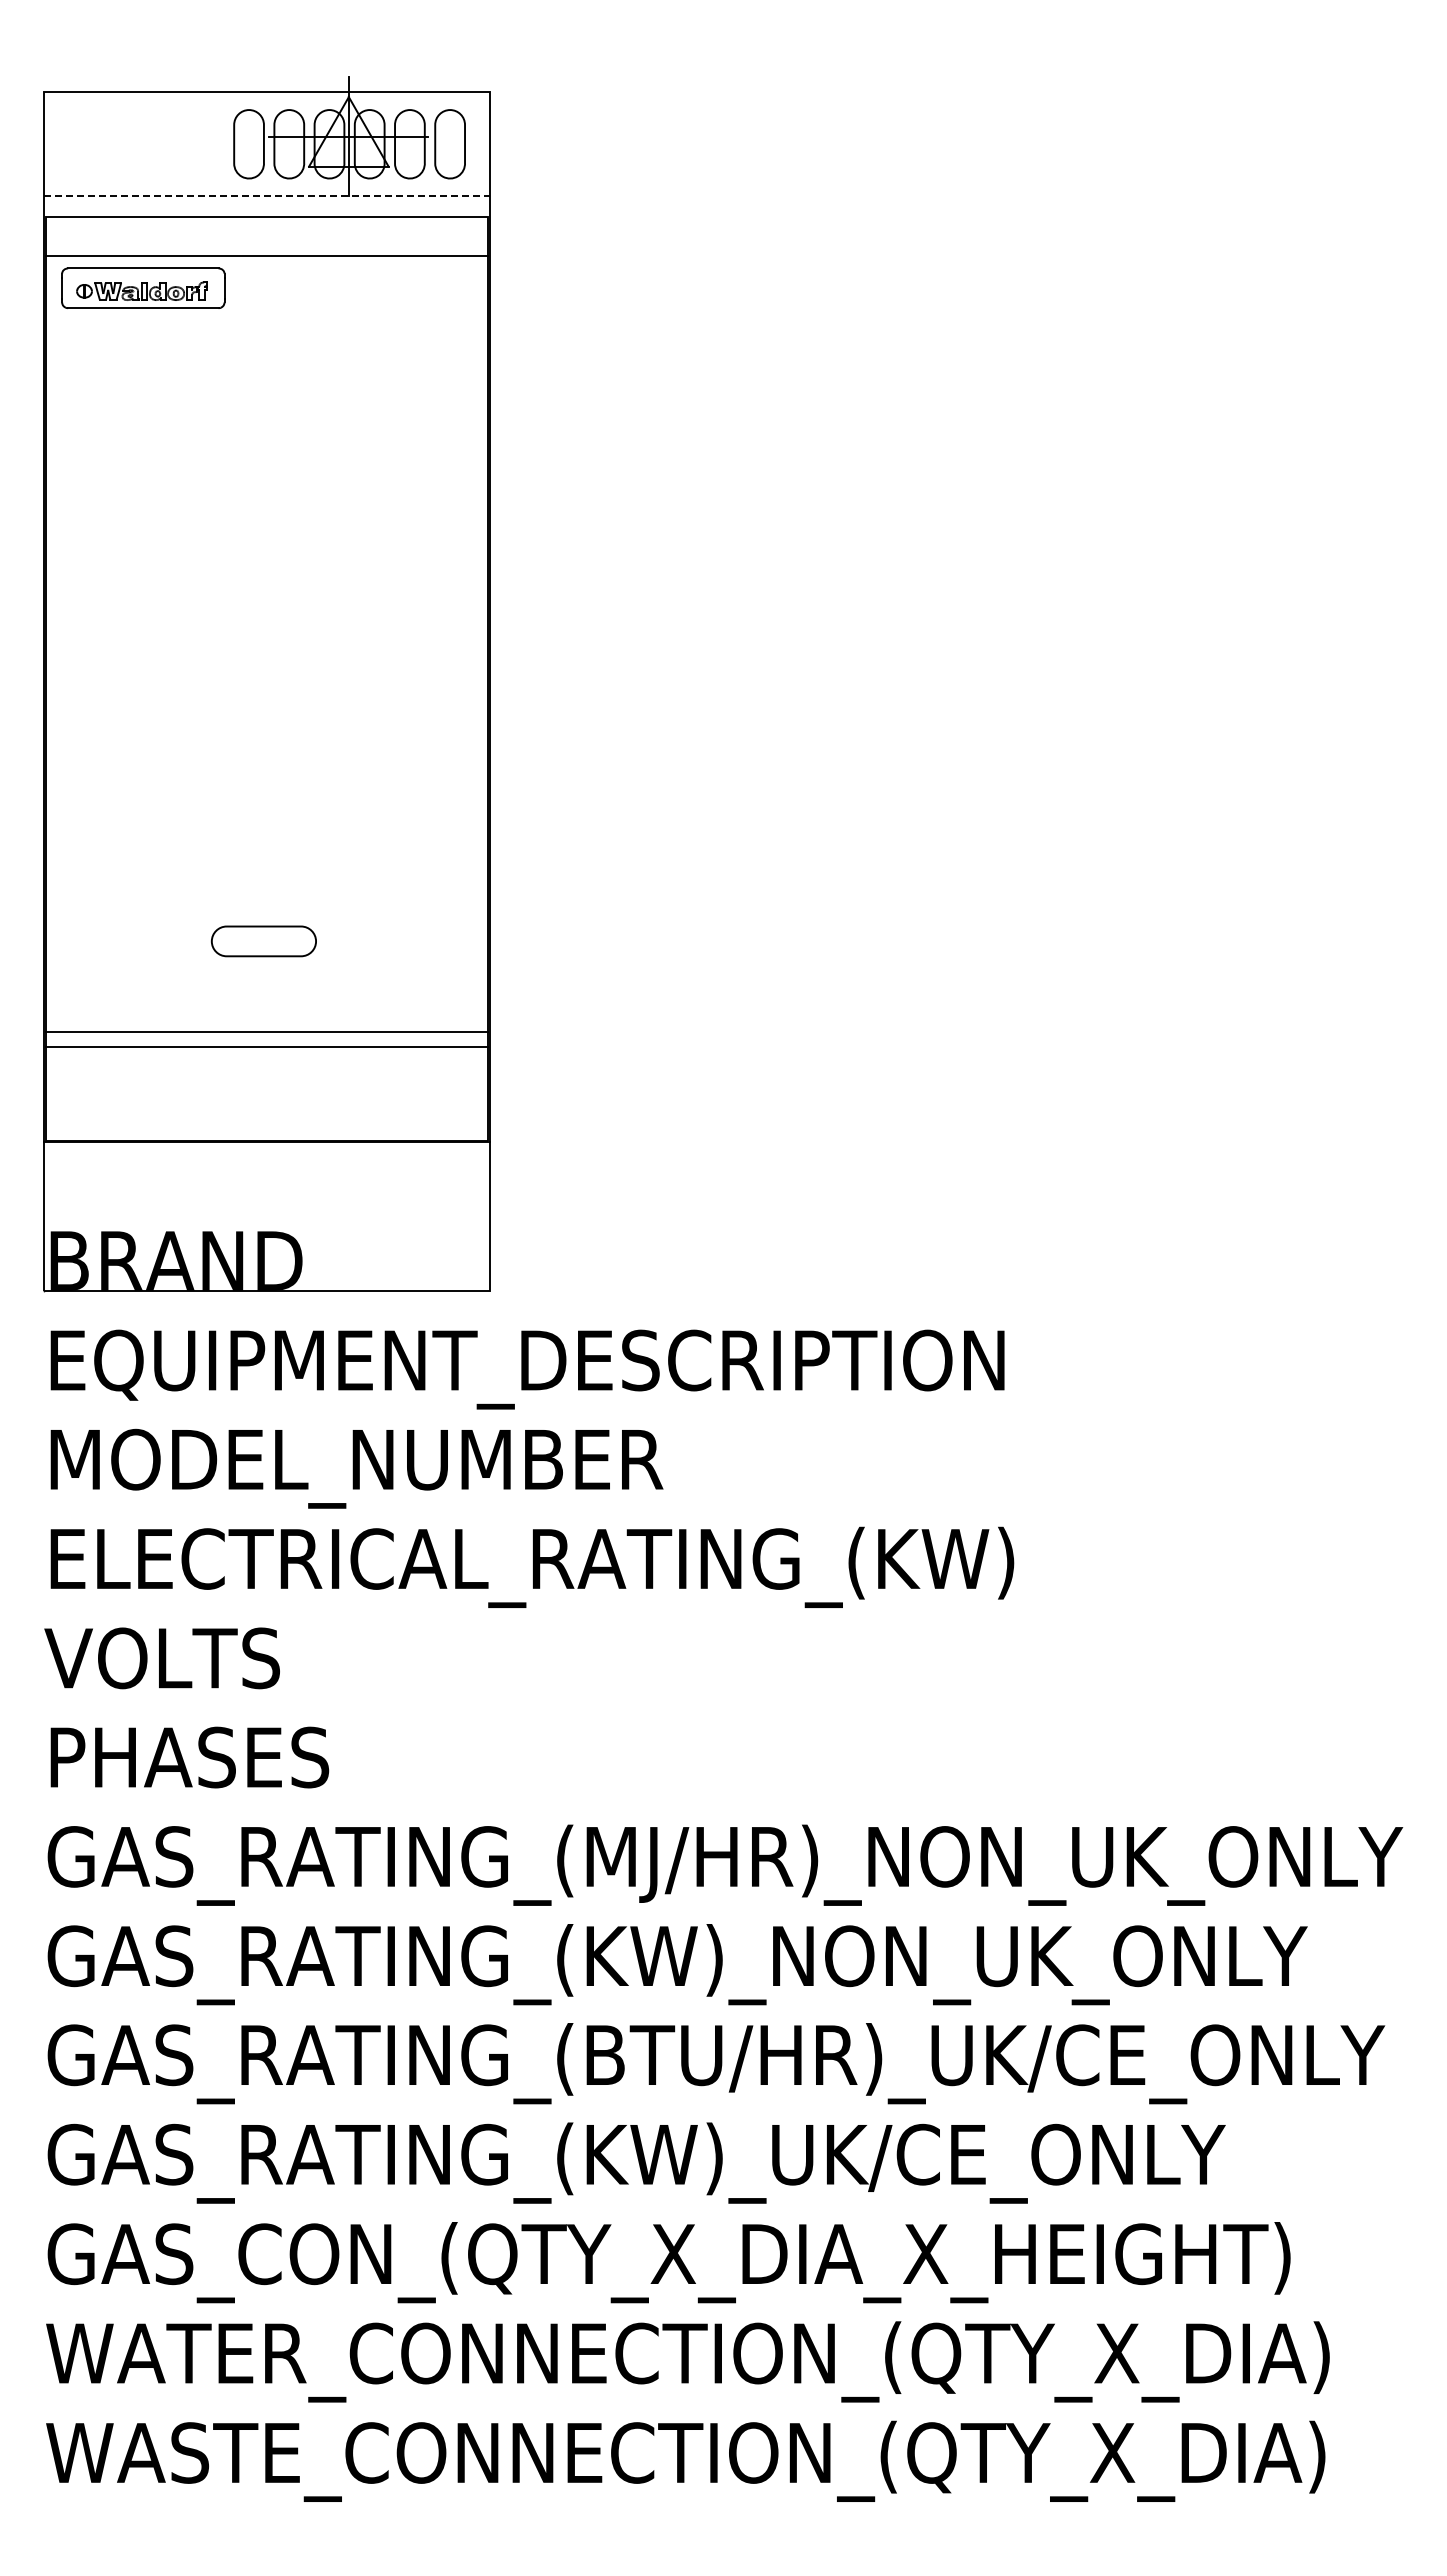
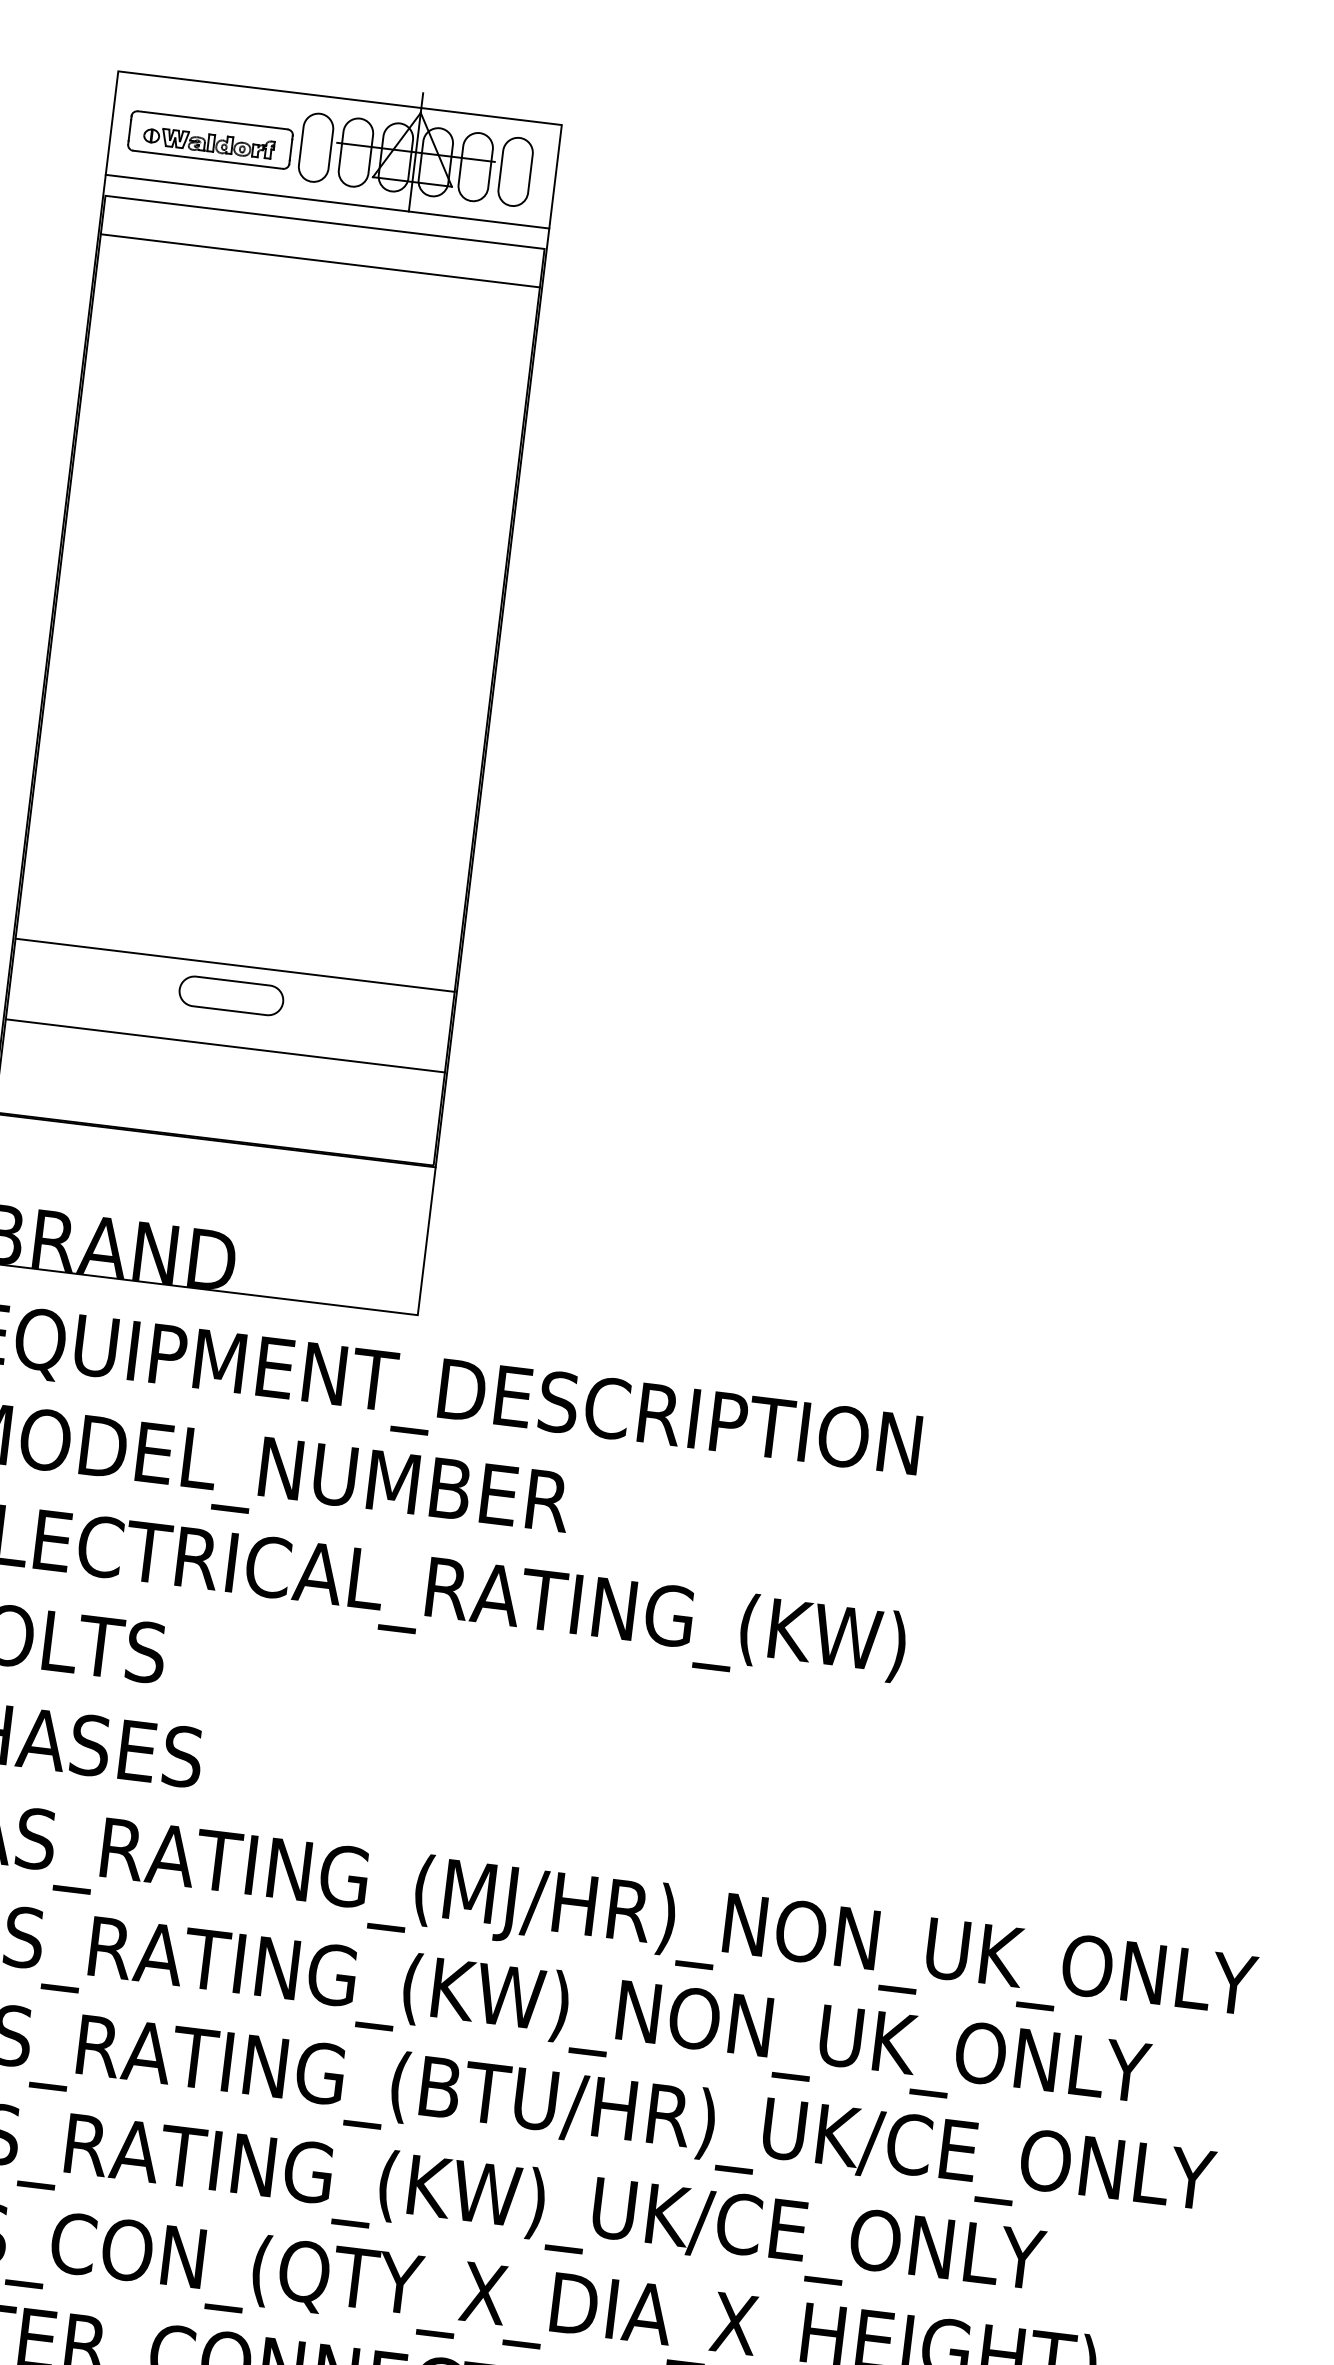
line: (267, 196) -> (328, 201), dashed -> solid
part: (143, 287) -> (210, 139), moved
part: (263, 941) -> (230, 995), moved
line: (266, 1031) -> (234, 965), moved

